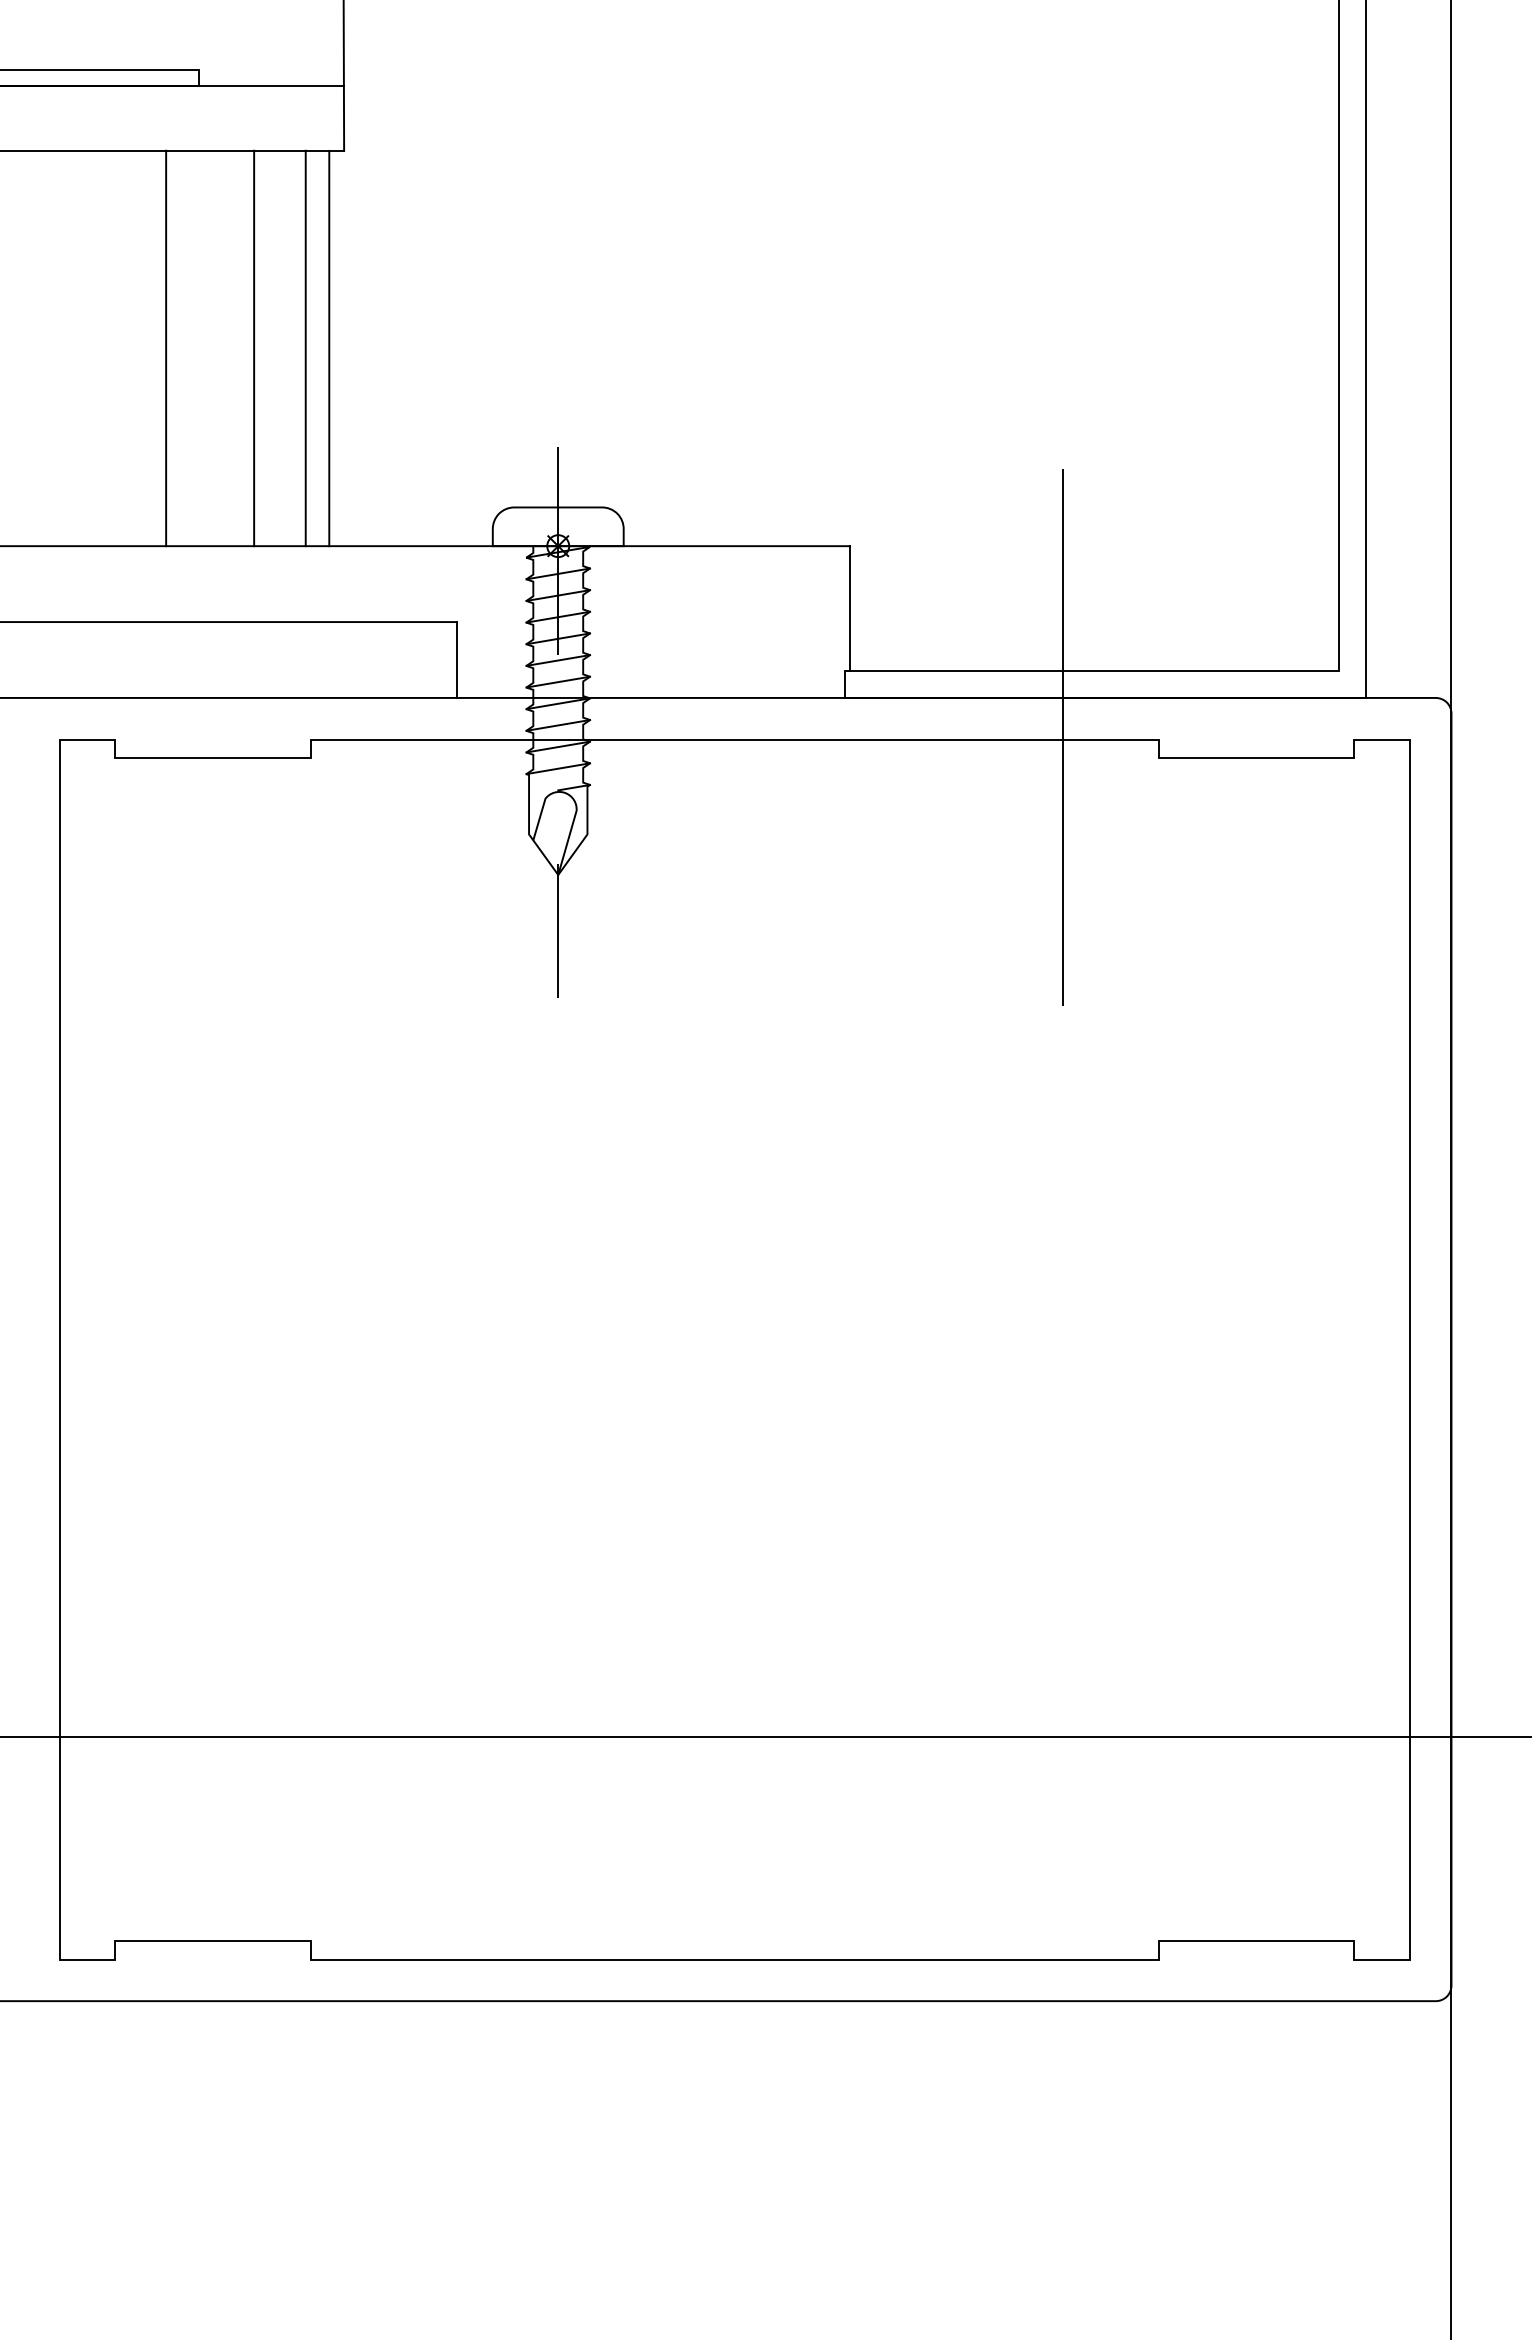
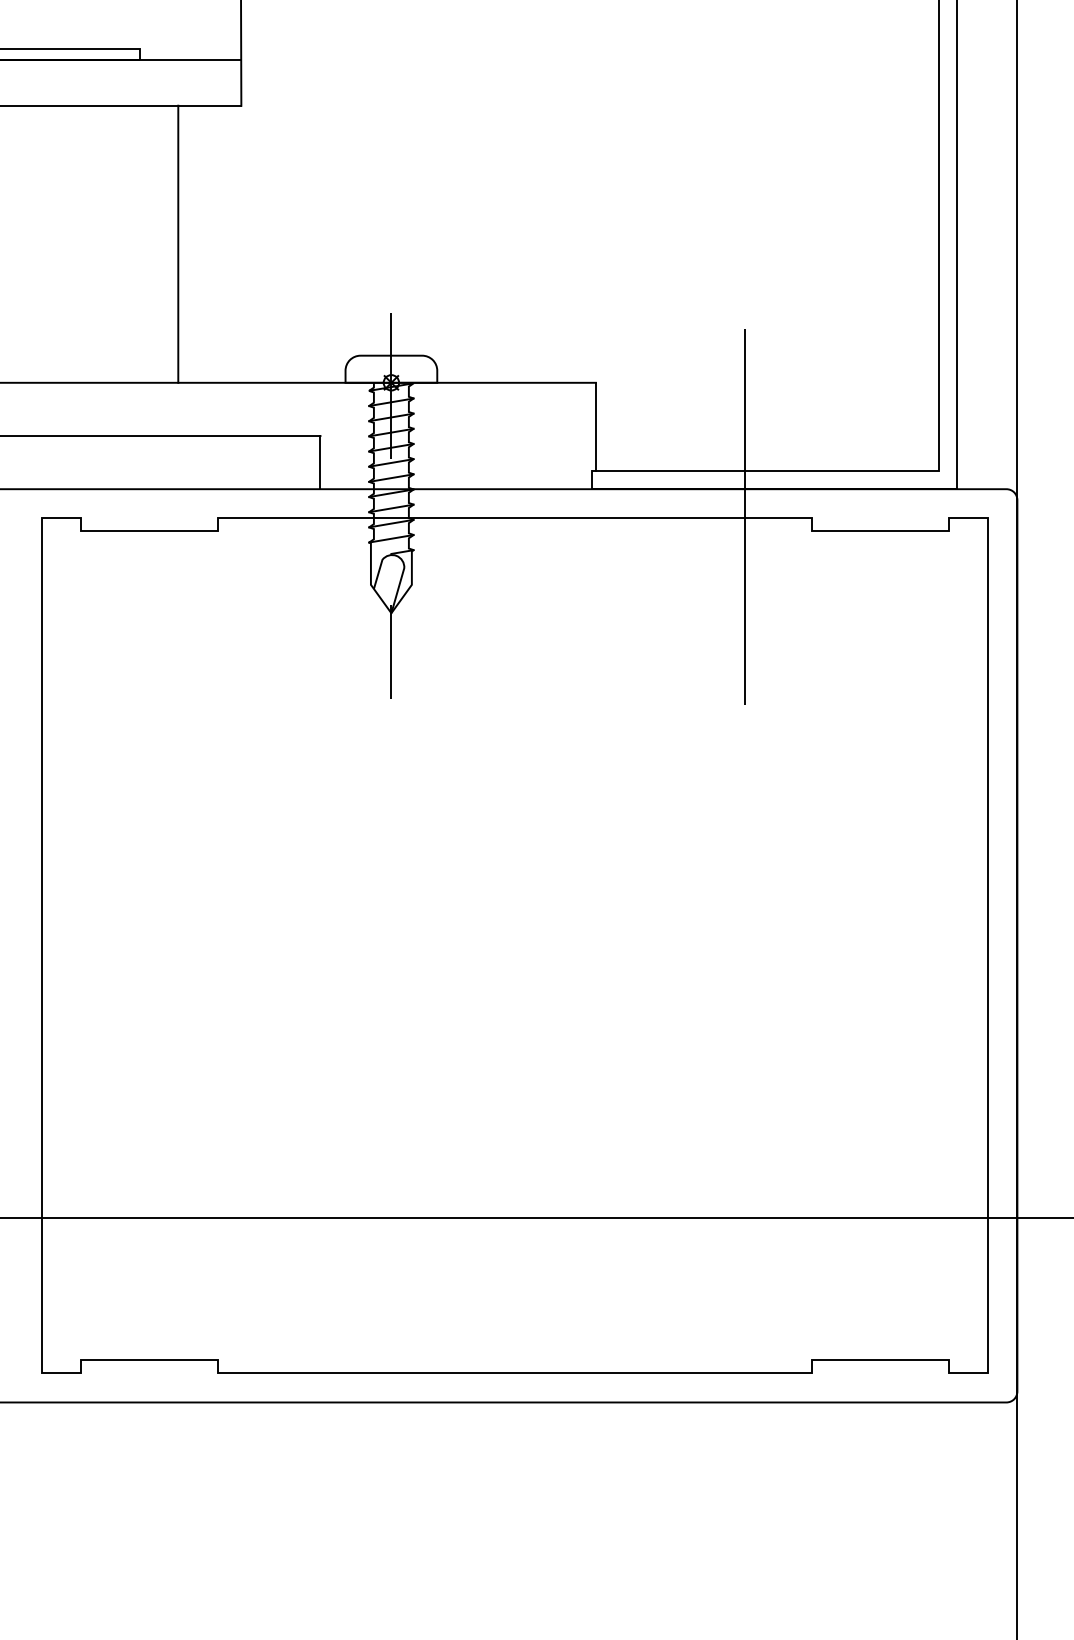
line: (166, 348) -> (116, 244), removed
line: (305, 348) -> (214, 244), removed
line: (329, 348) -> (231, 244), removed

